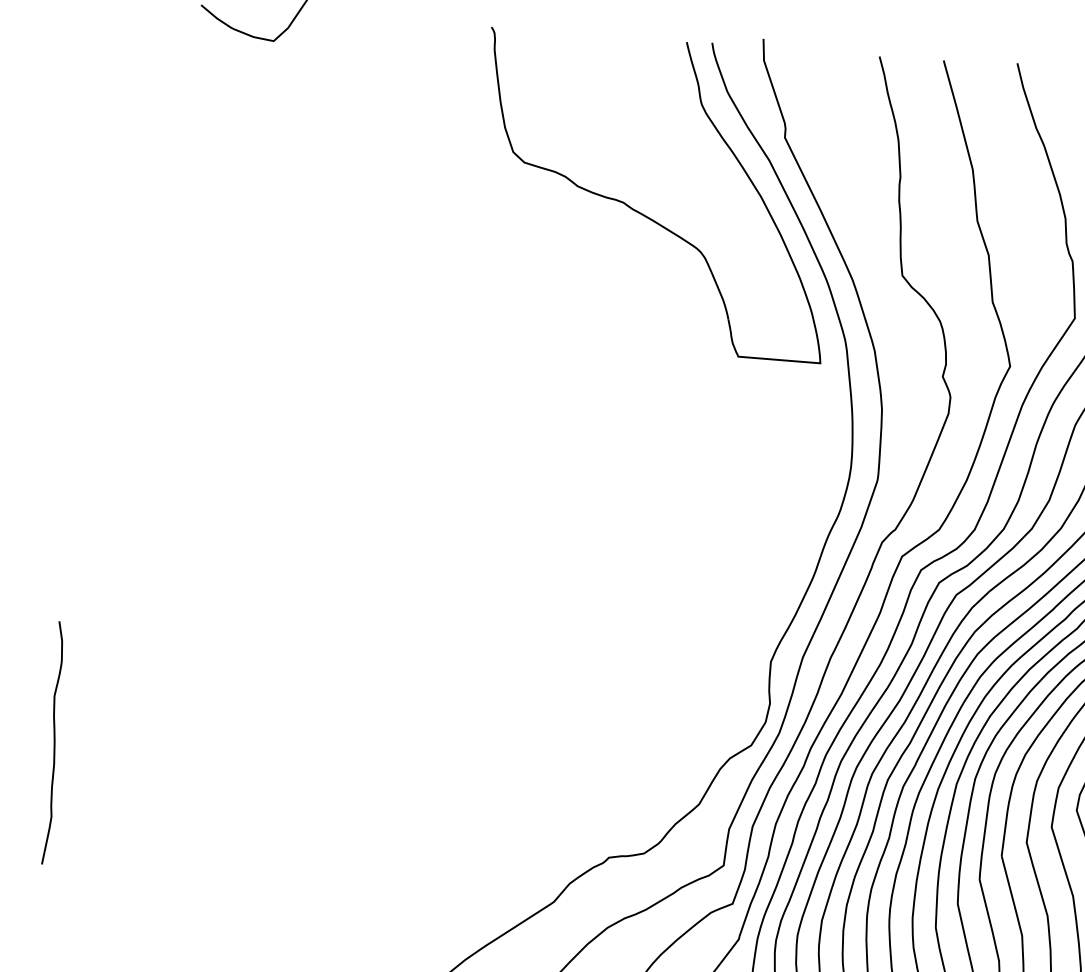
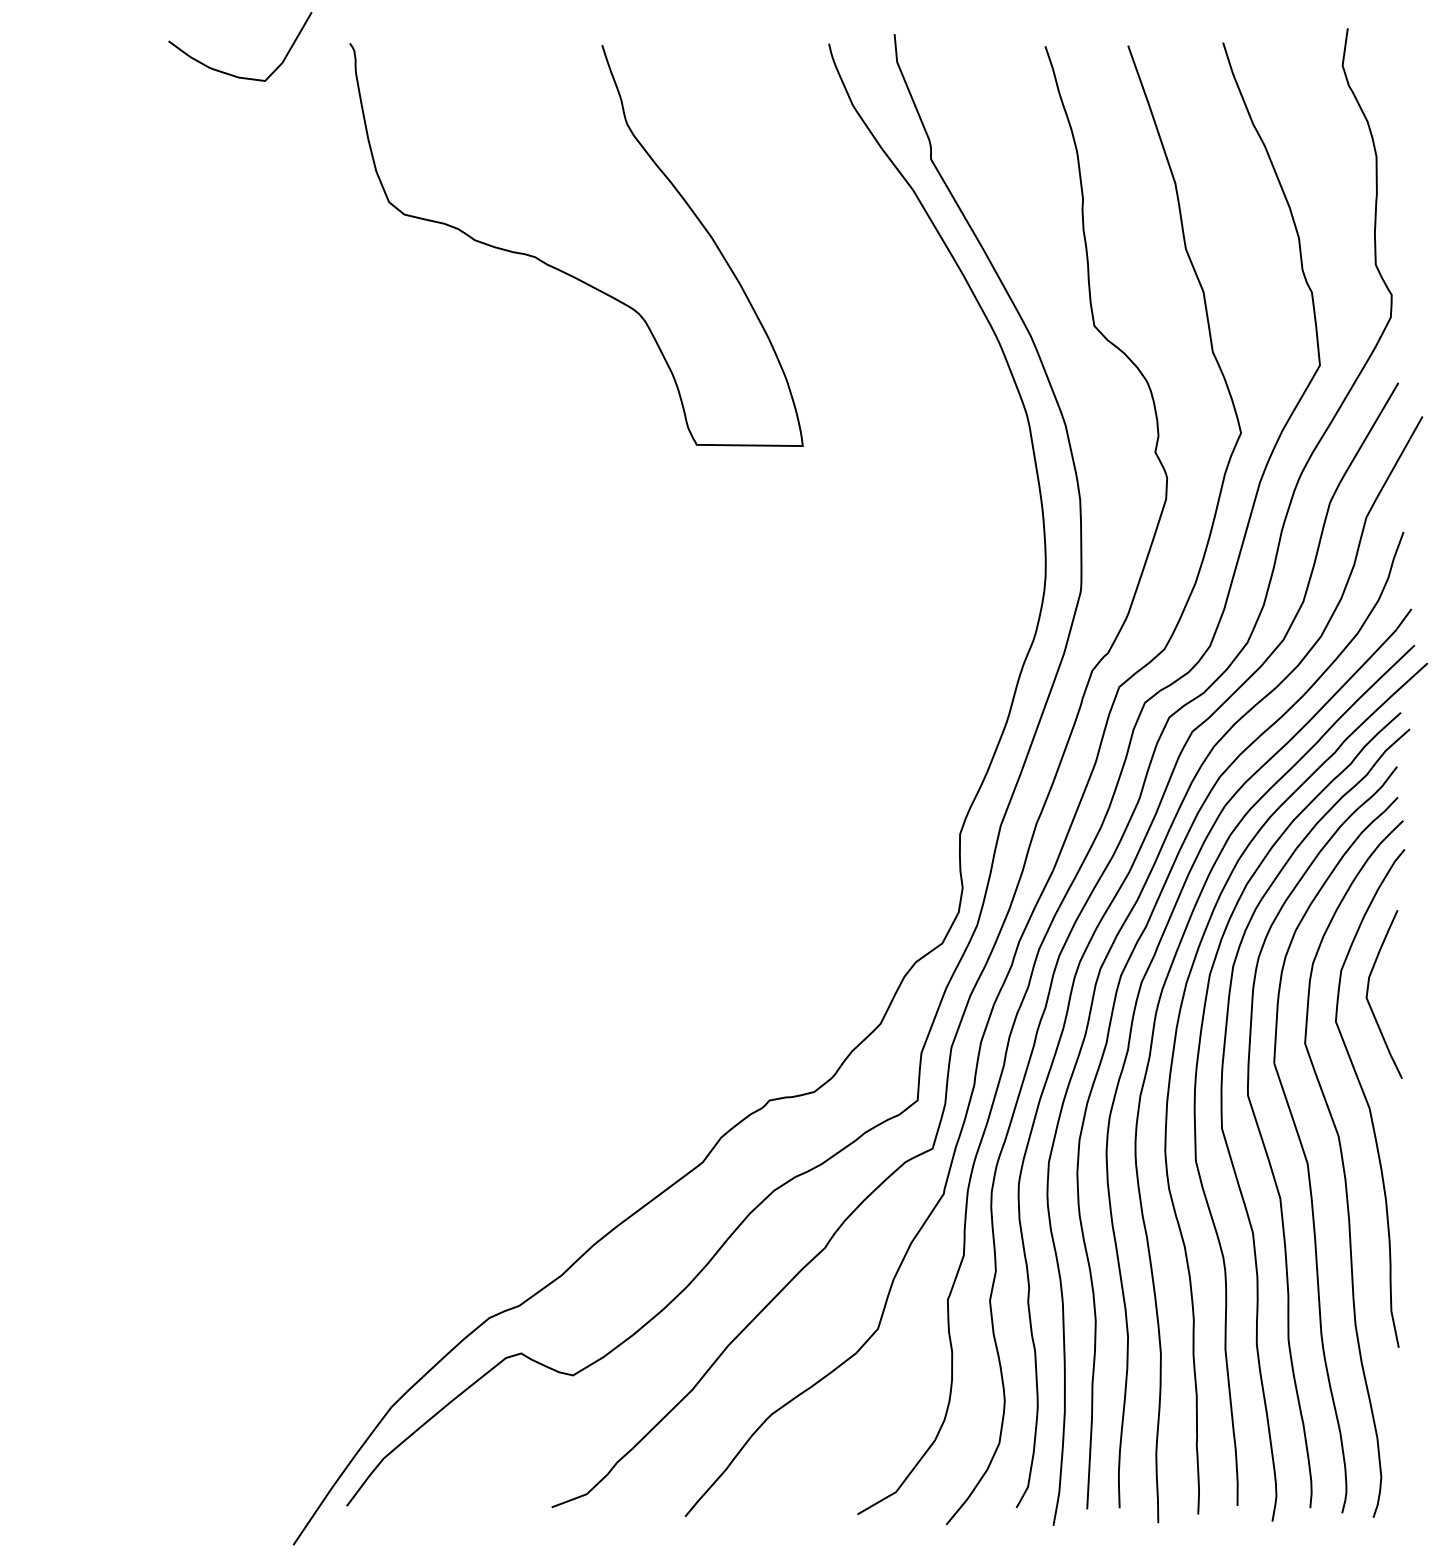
part: (643, 214) -> (562, 270), moved
curve: (53, 743) -> (45, 1003), removed

